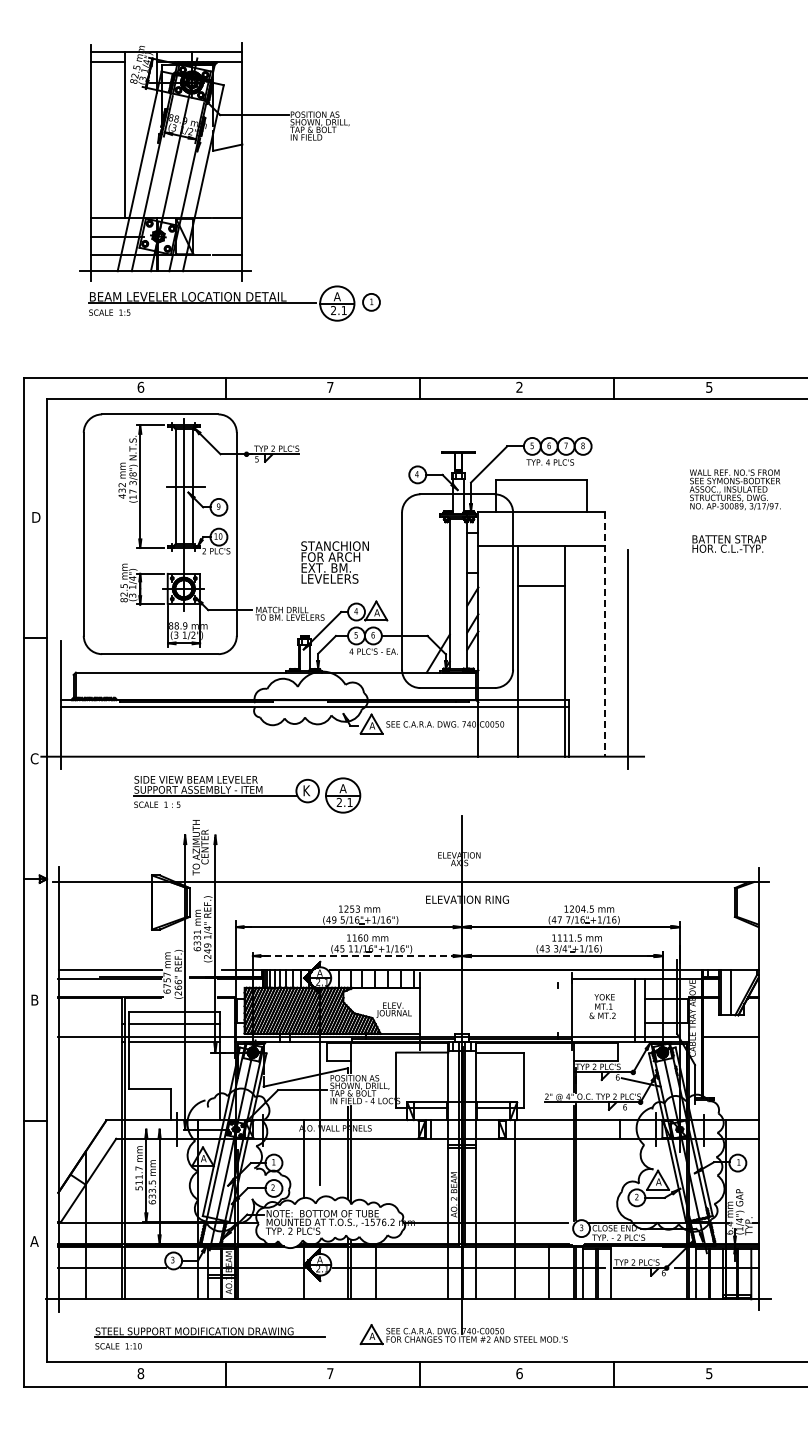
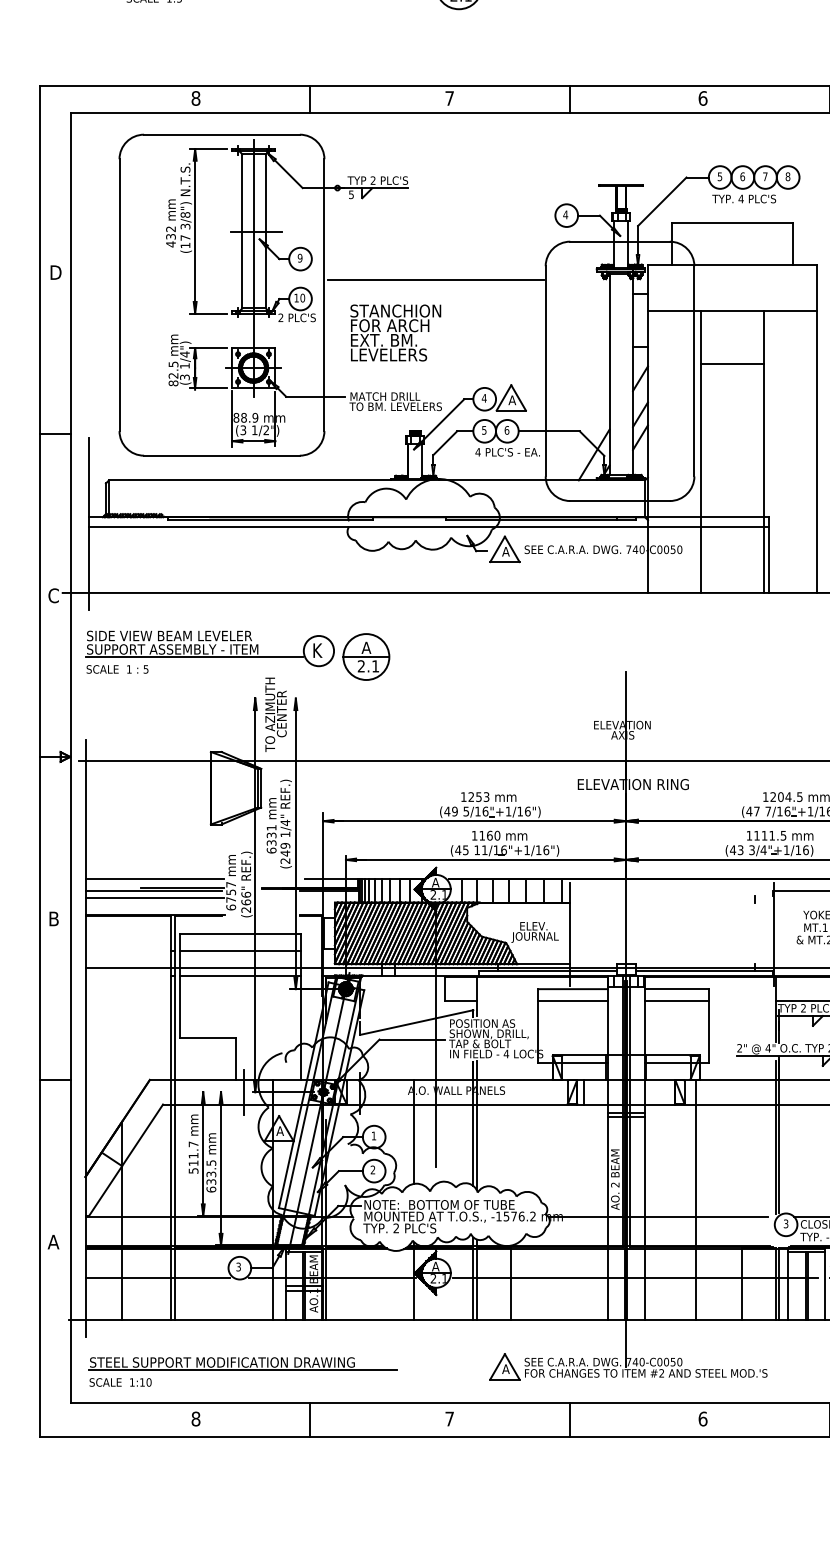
text: (140, 386) -> (195, 97), 6 -> 8
text: (519, 386) -> (702, 97), 2 -> 6
line: (320, 522) -> (436, 279), added
text: (334, 562) -> (394, 332), moved
line: (604, 634) -> (816, 429), dashed -> solid
part: (247, 794) -> (238, 655), moved
line: (357, 956) -> (486, 860), dashed -> solid
line: (109, 984) -> (153, 898), added
line: (422, 1061) -> (573, 1001), added
line: (500, 1061) -> (677, 1001), added
part: (209, 1338) -> (242, 1372), moved

